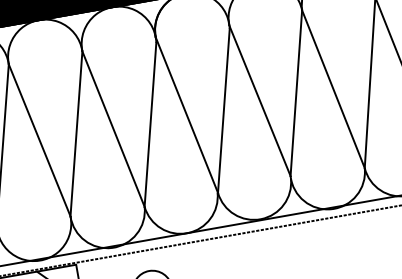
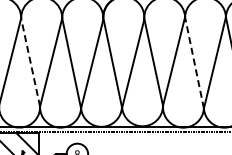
line: (333, 88) -> (194, 62), solid -> dashed
line: (39, 140) -> (30, 62), solid -> dashed

